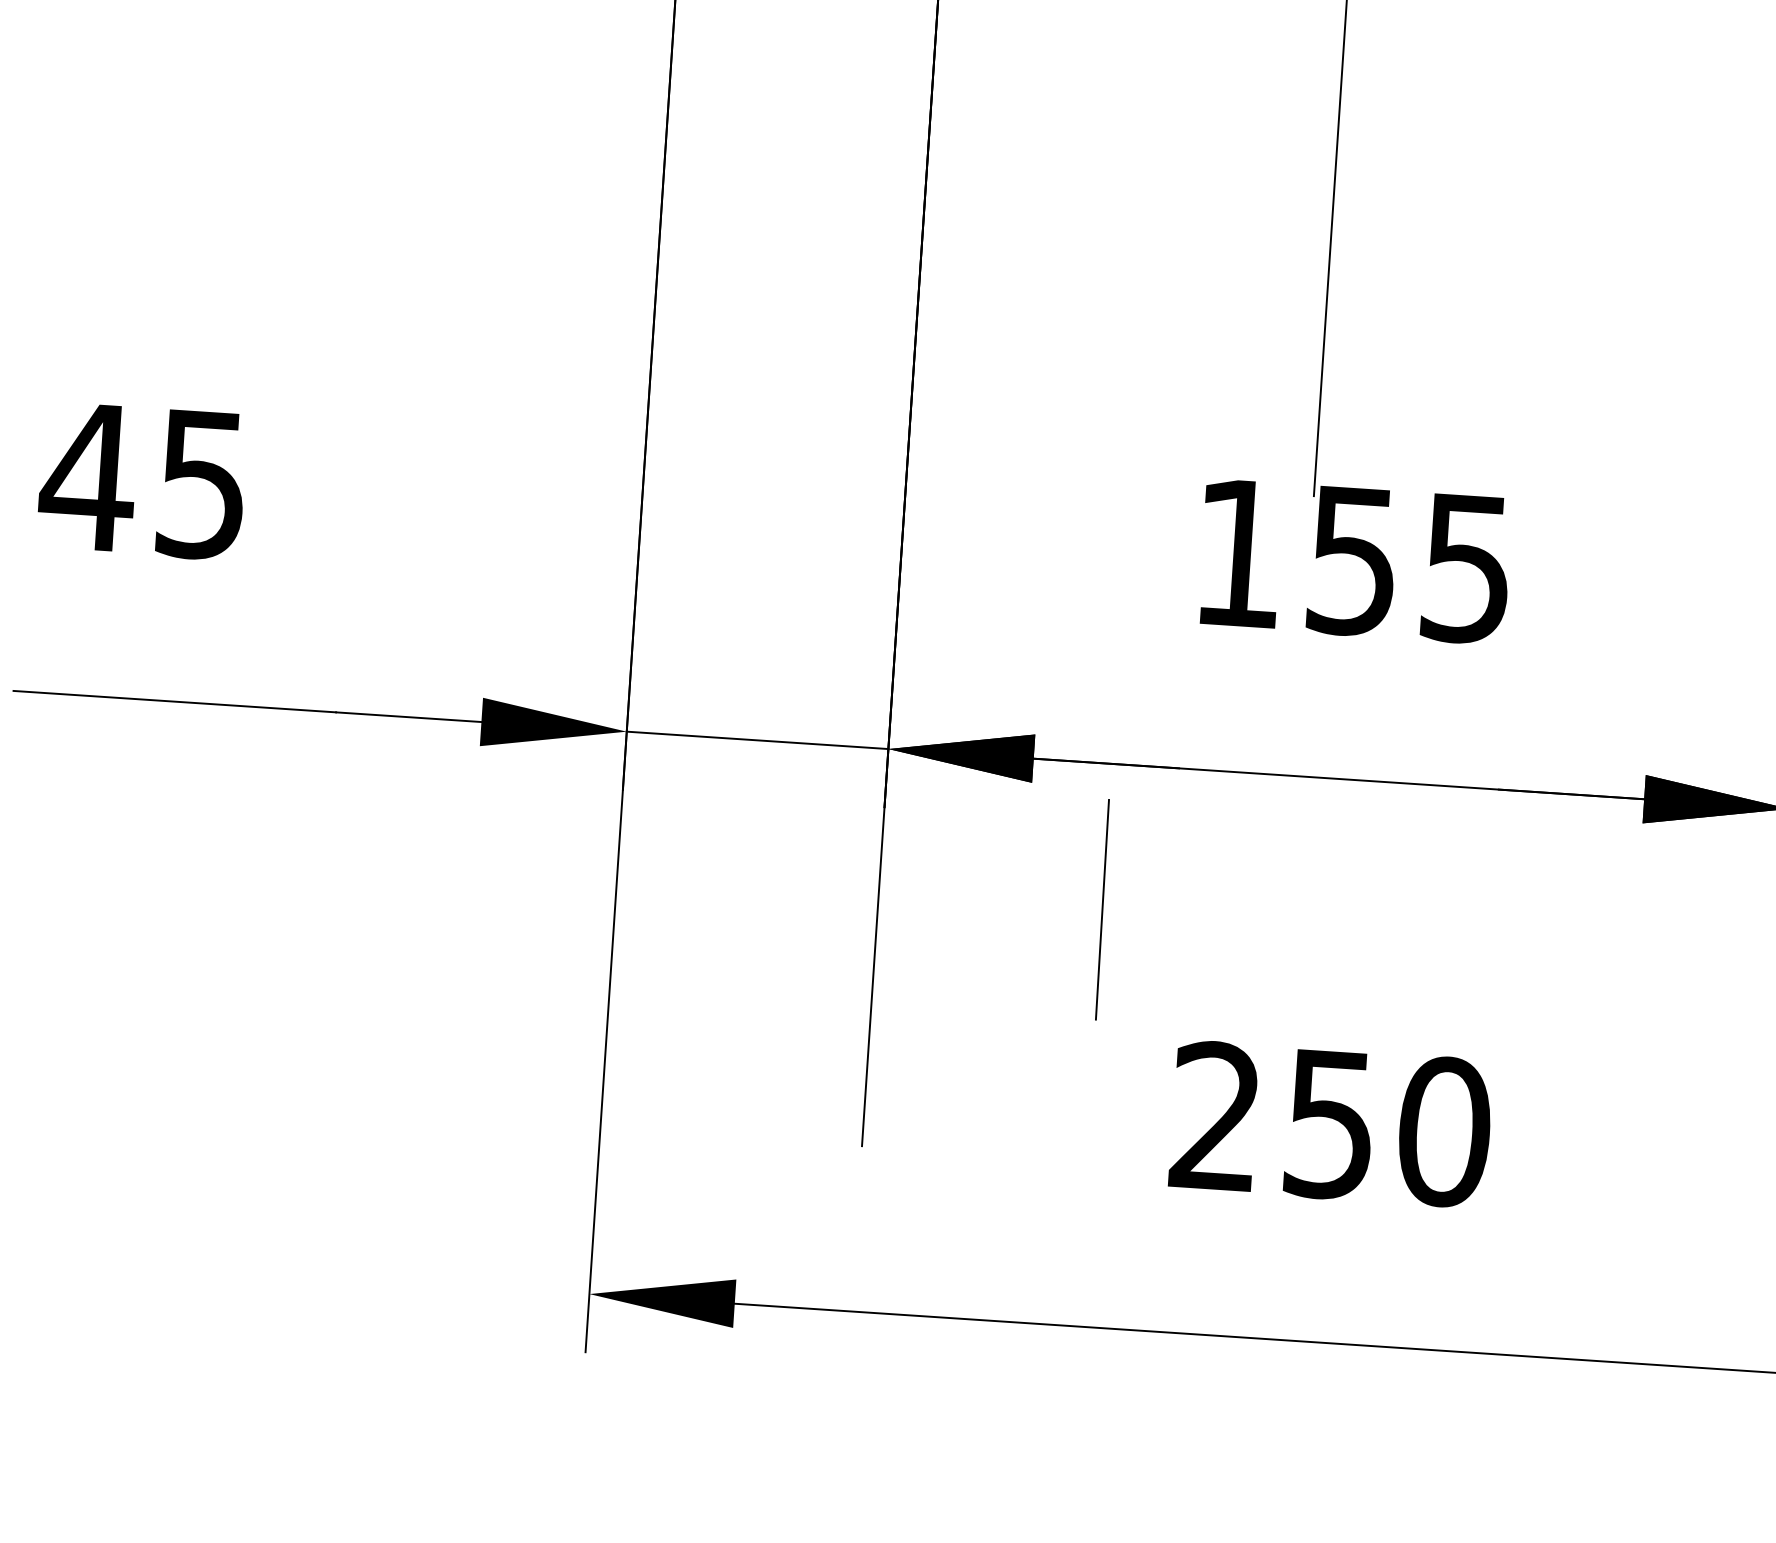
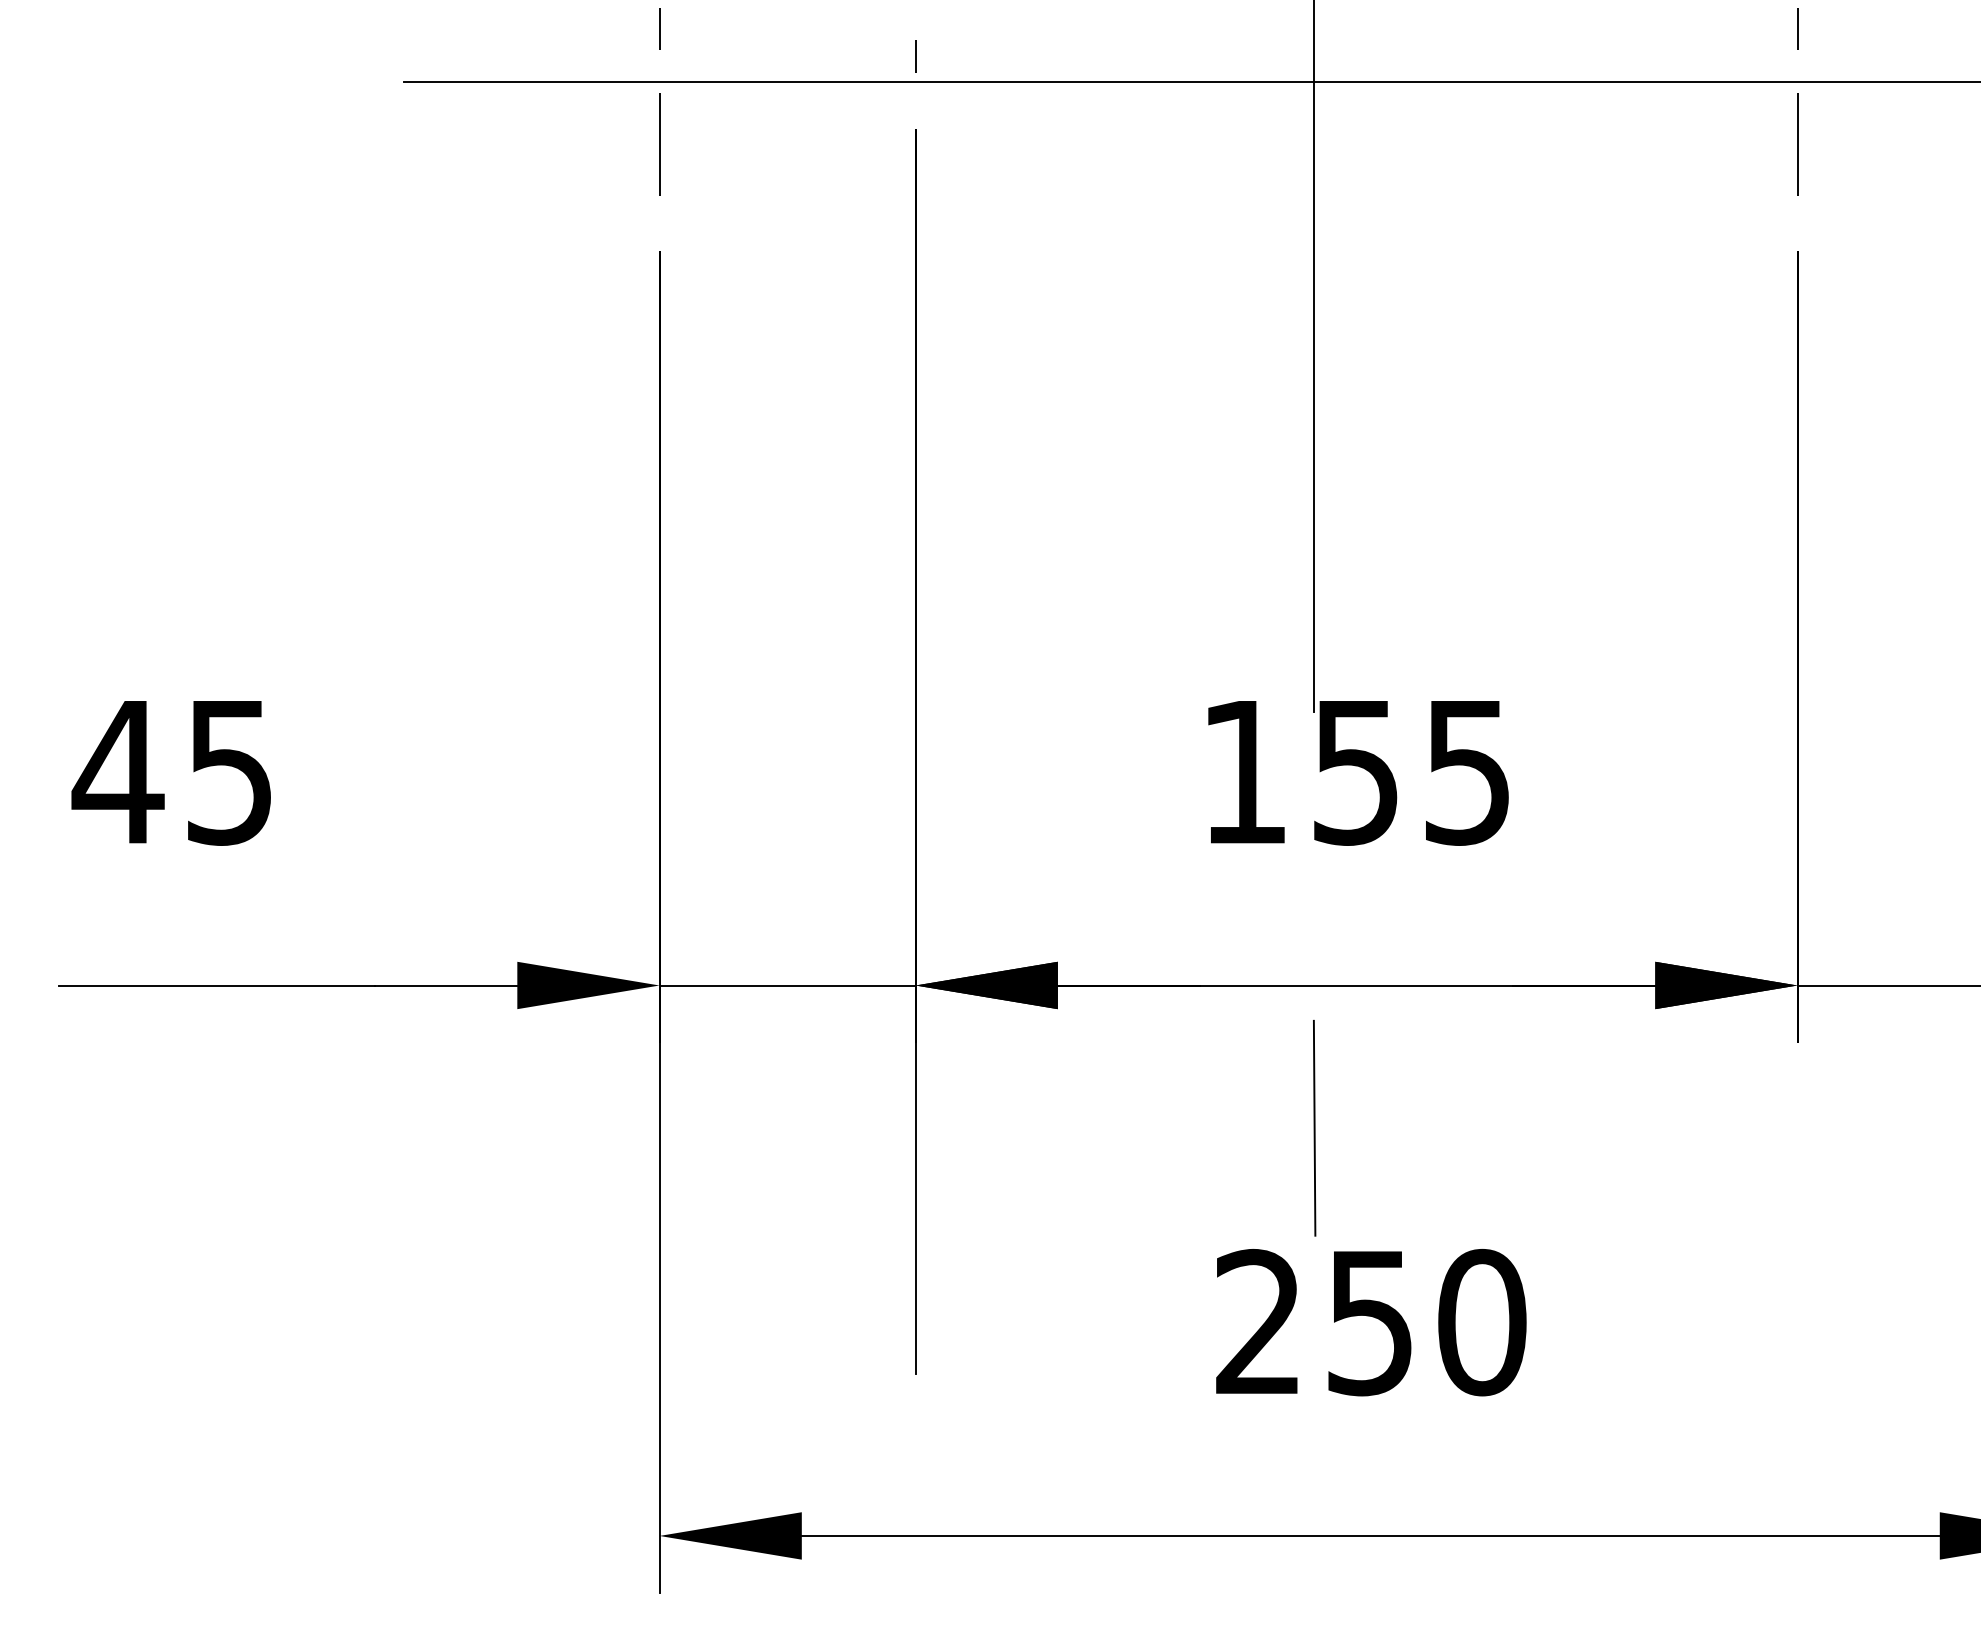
line: (1102, 910) -> (1314, 1128), moved

